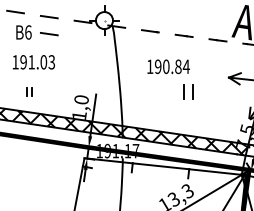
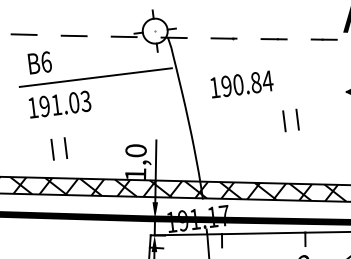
line: (49, 34) -> (77, 61), removed
line: (60, 47) -> (95, 78), added
text: (168, 66) -> (241, 84), moved
part: (29, 91) -> (58, 147), size x1.67

